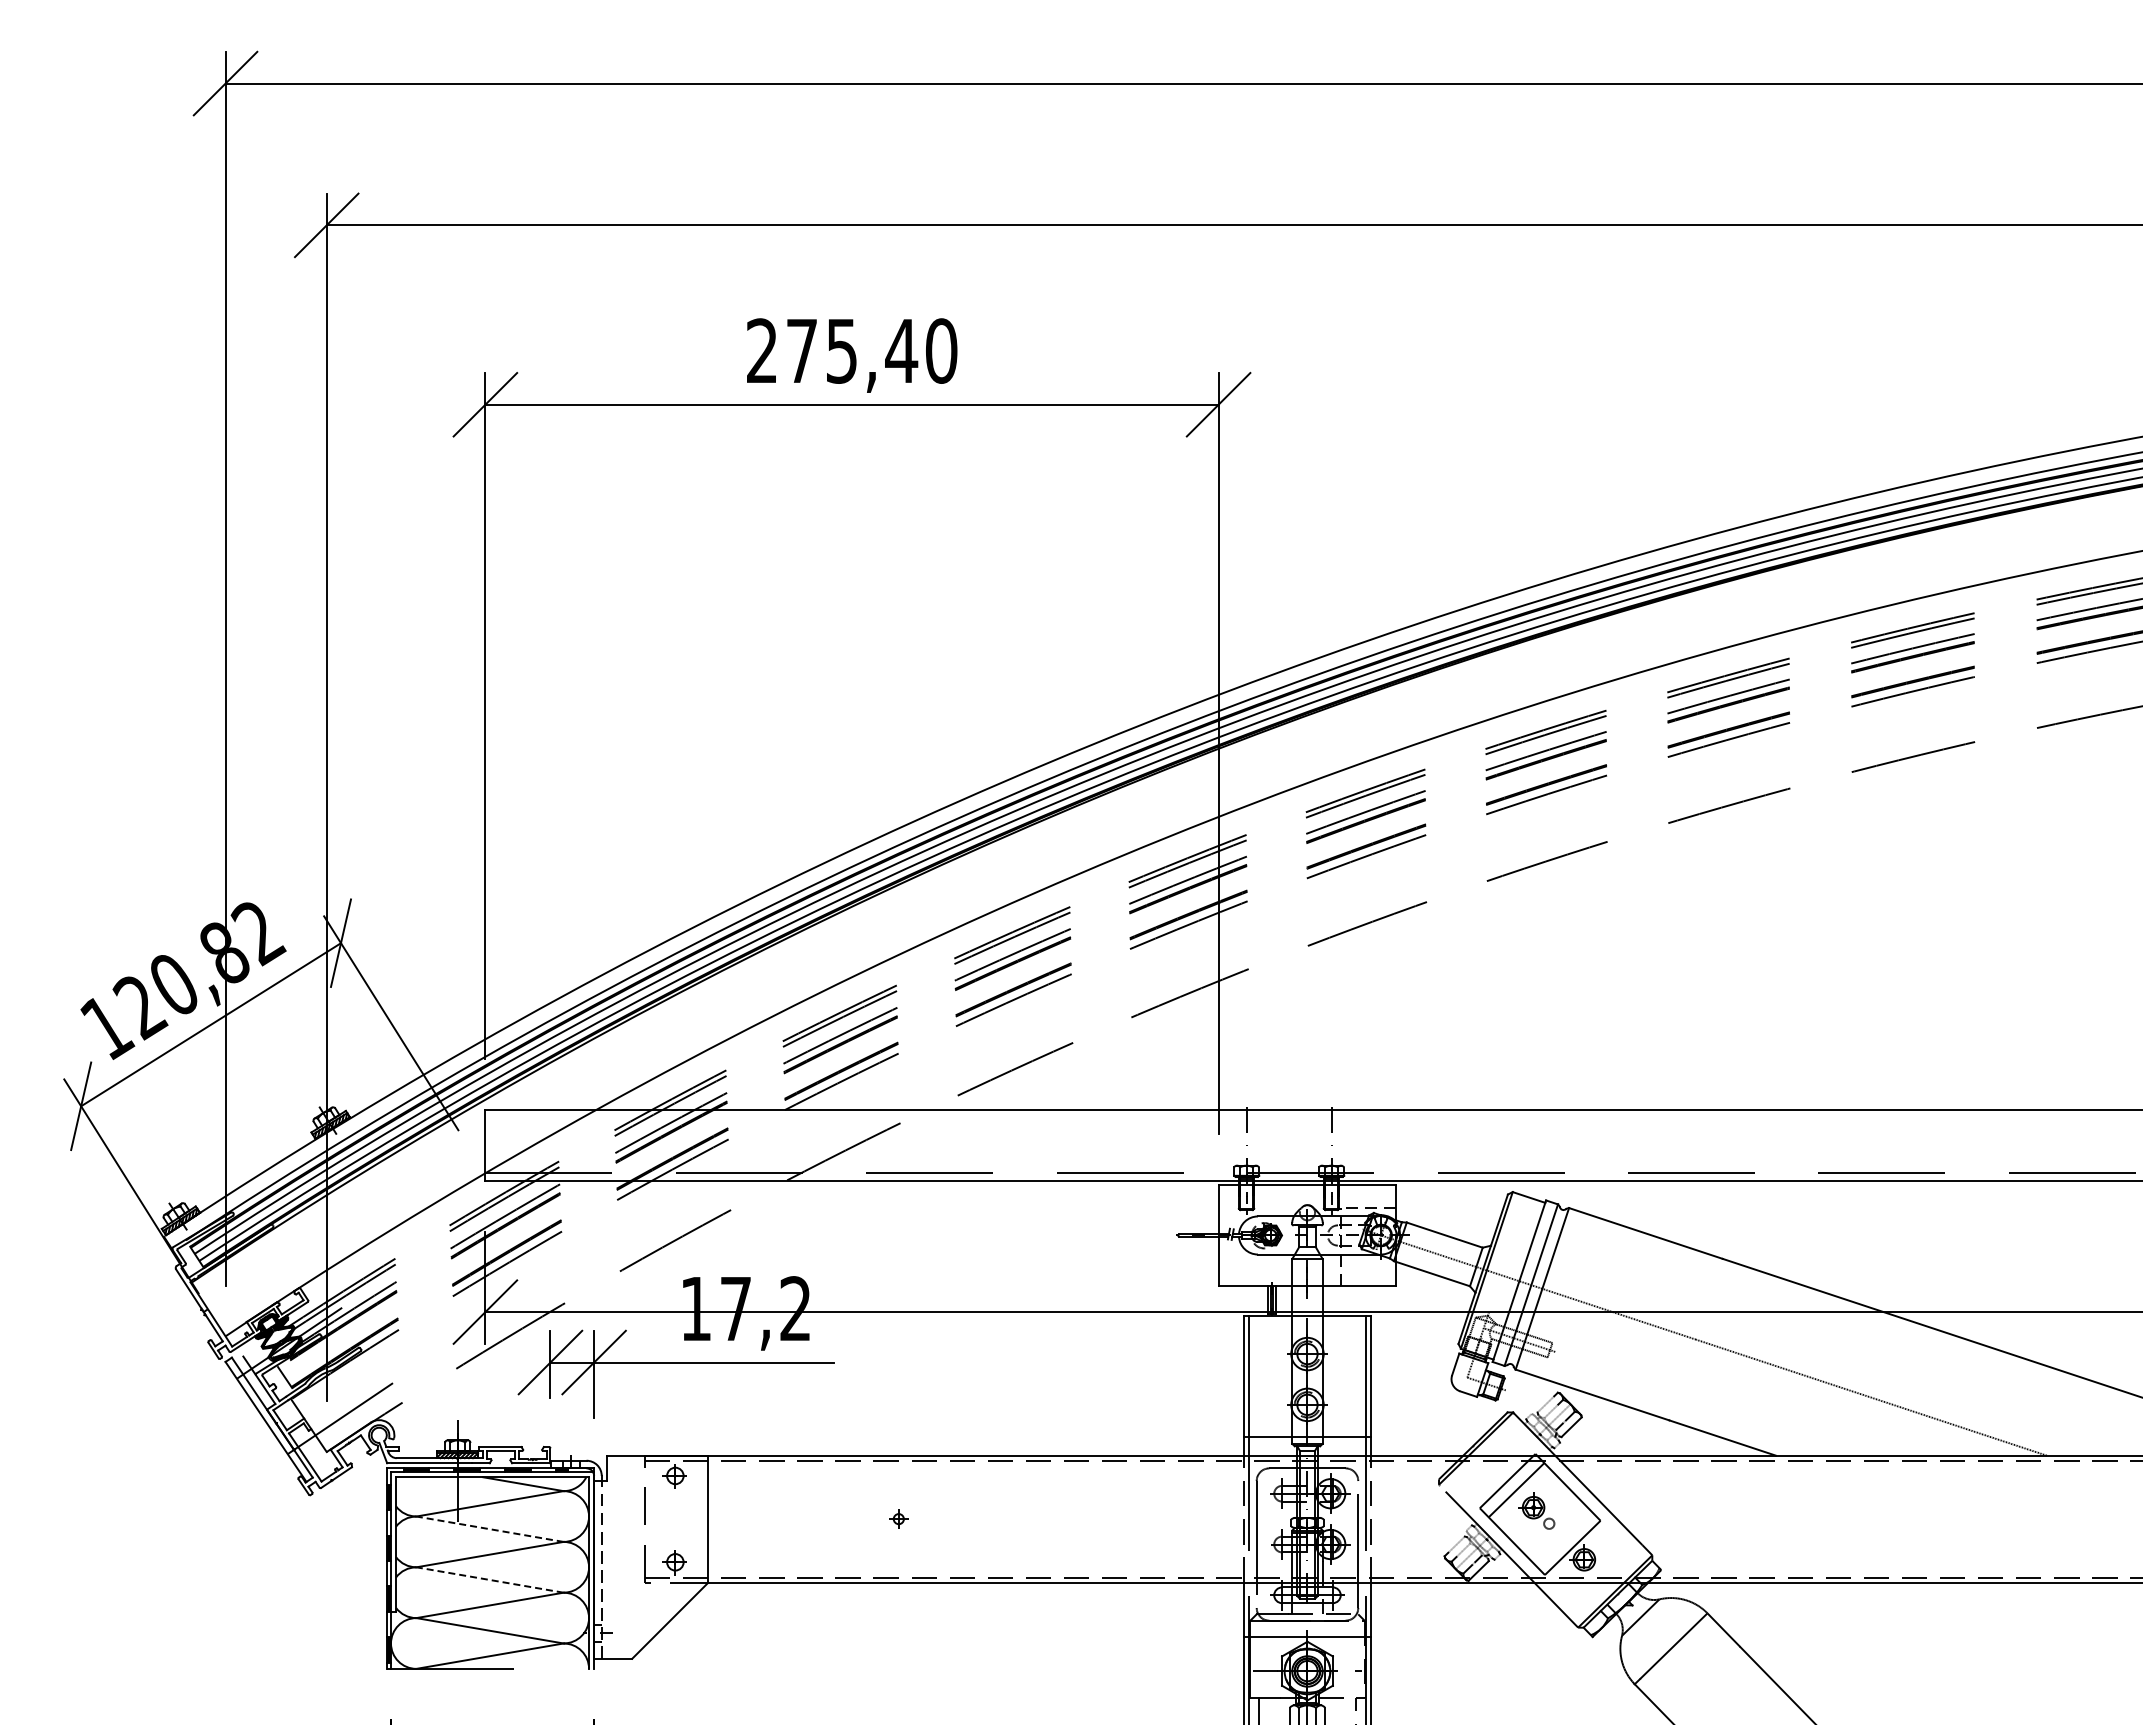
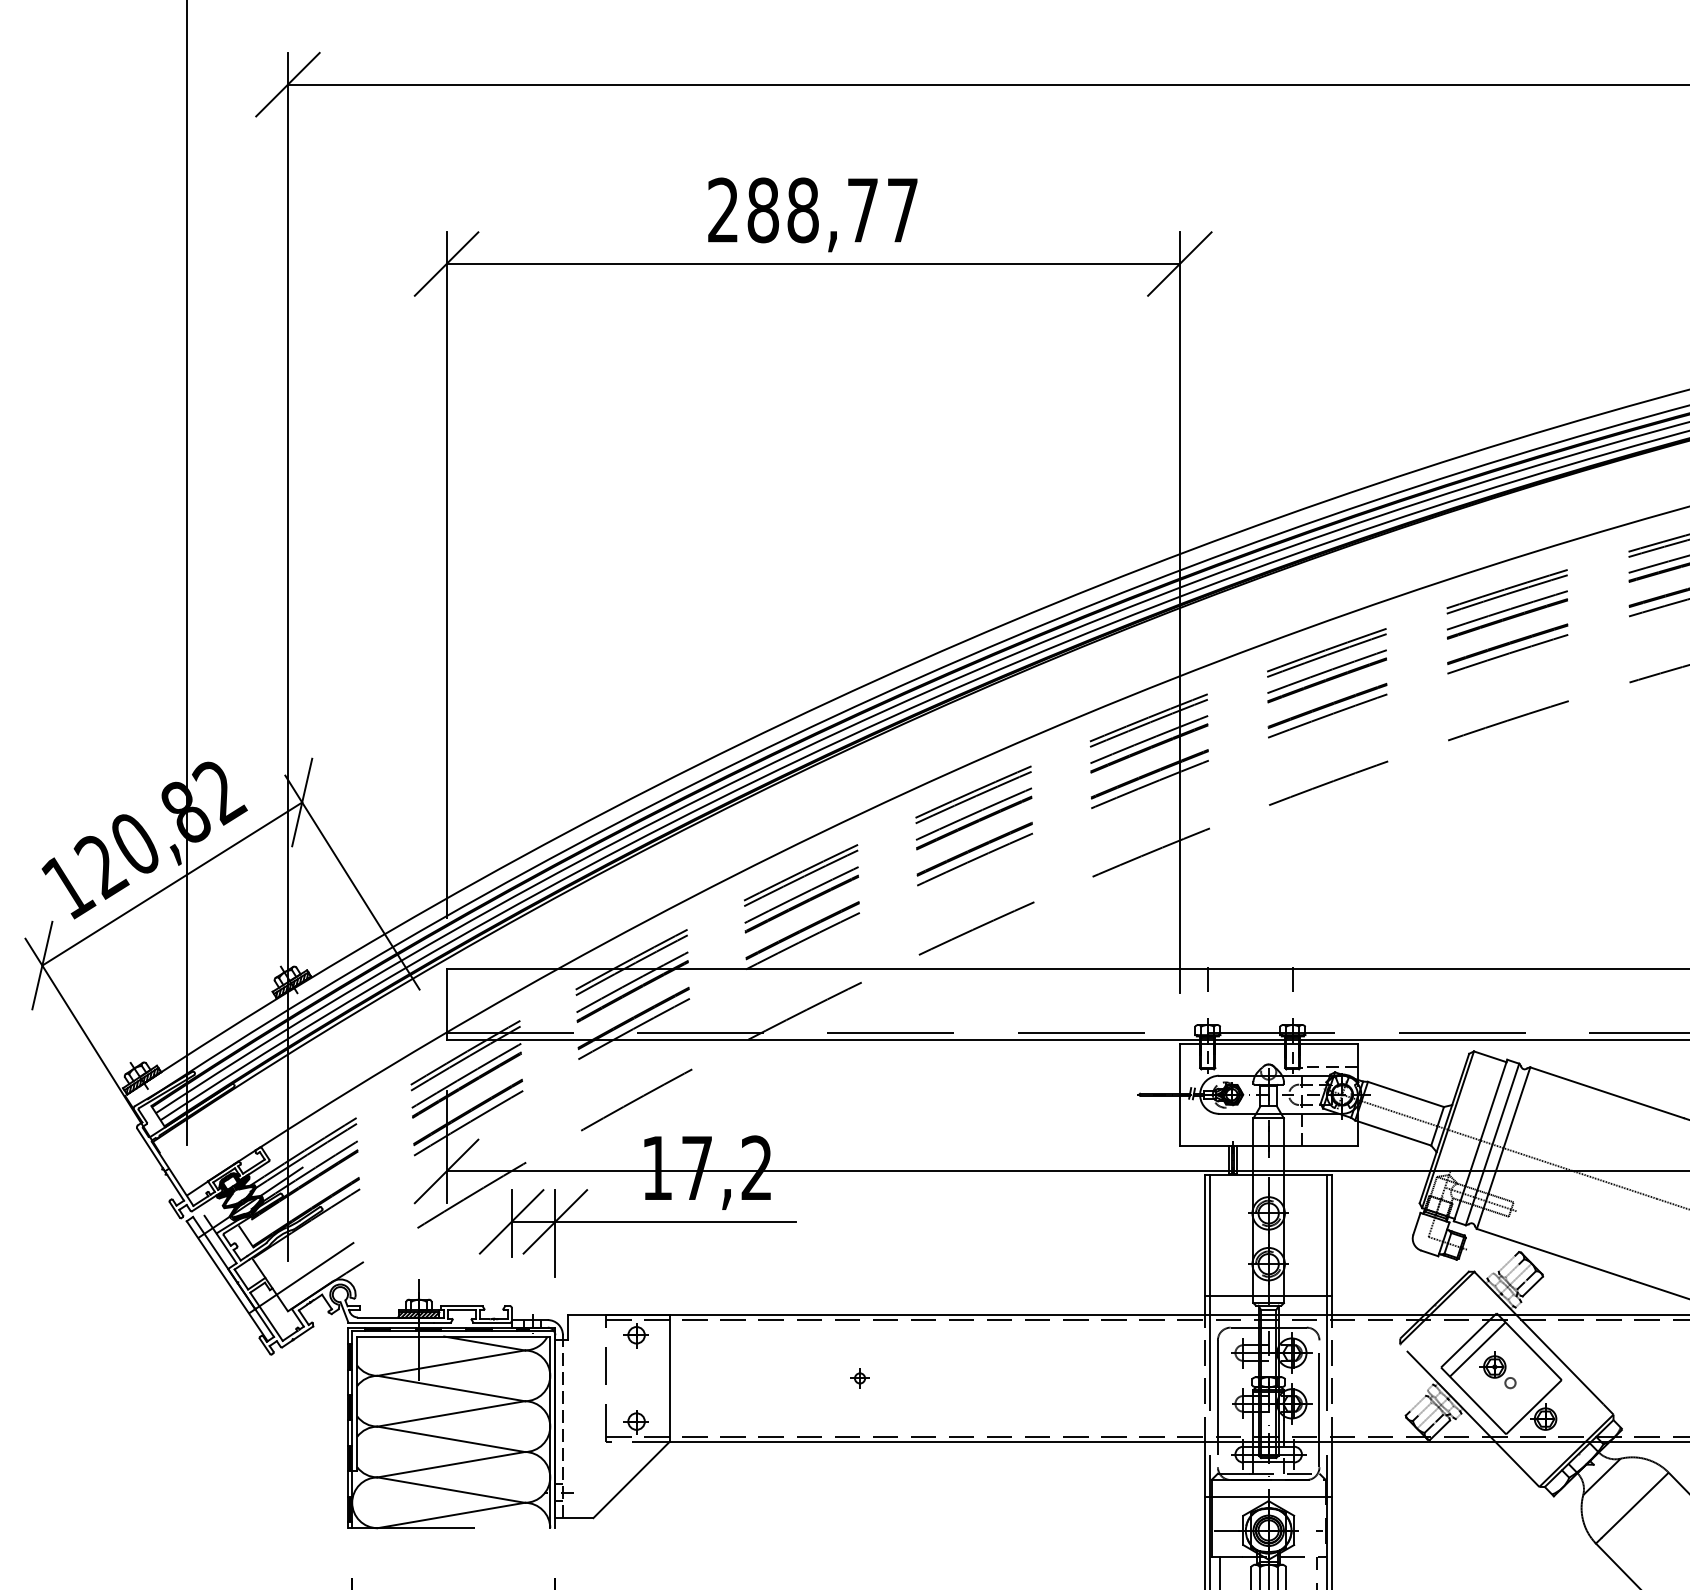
text: (871, 350) -> (832, 209), 275,40 -> 288,77
line: (490, 1529) -> (451, 1388), dashed -> solid
line: (490, 1580) -> (451, 1439), dashed -> solid

